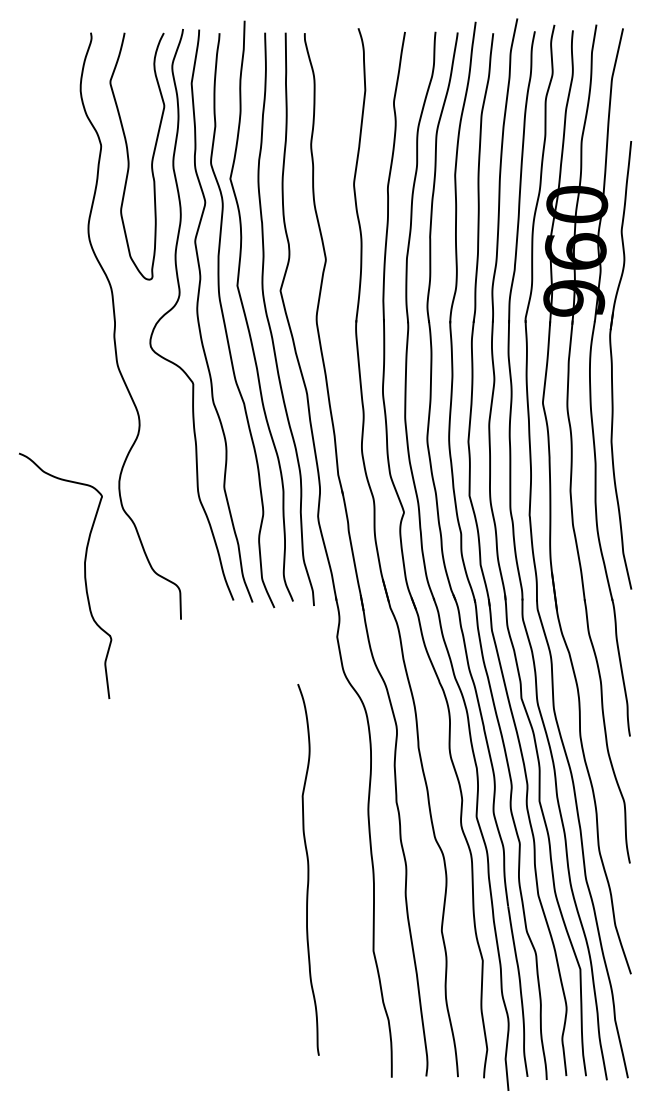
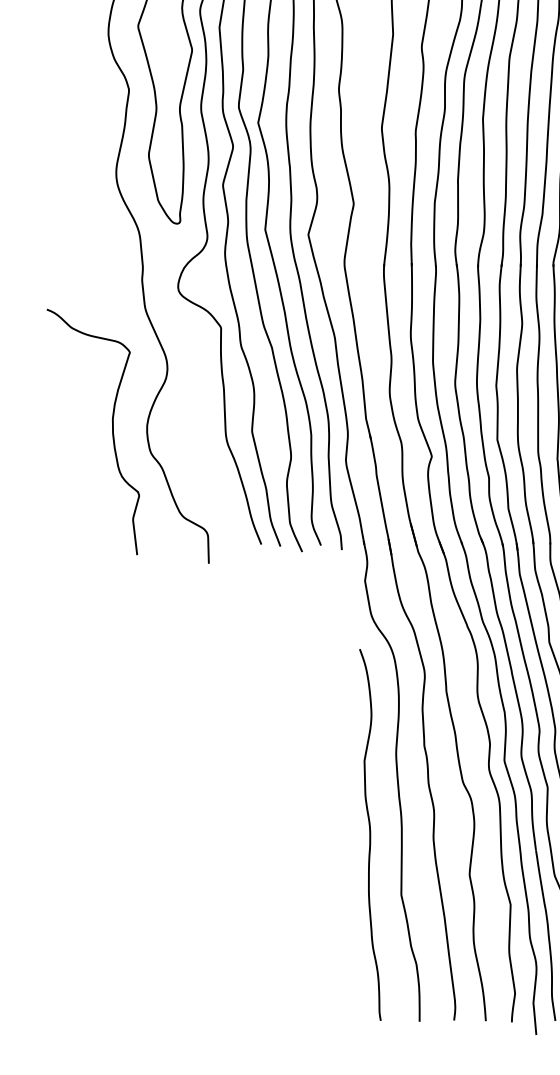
curve: (84, 575) -> (112, 431), moved
curve: (308, 869) -> (370, 834), moved

